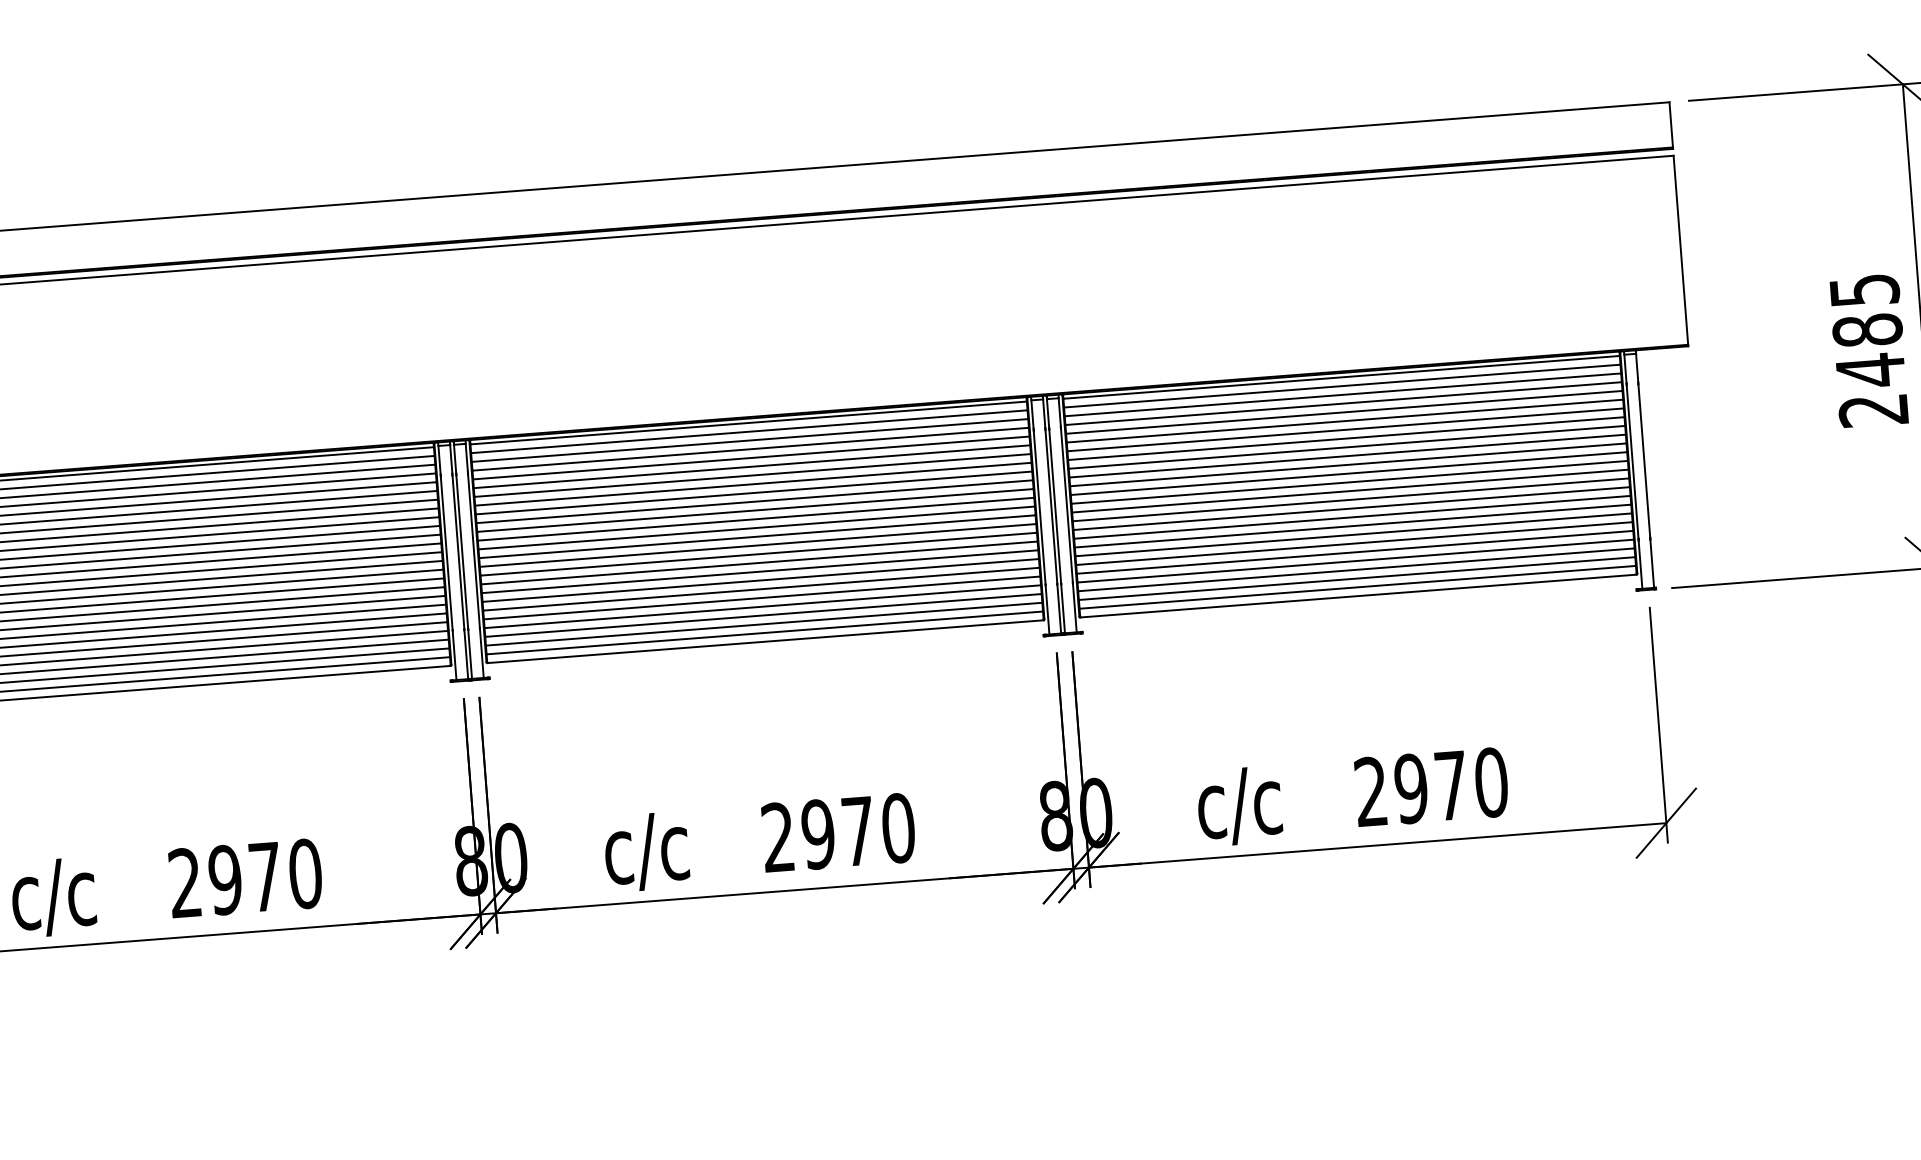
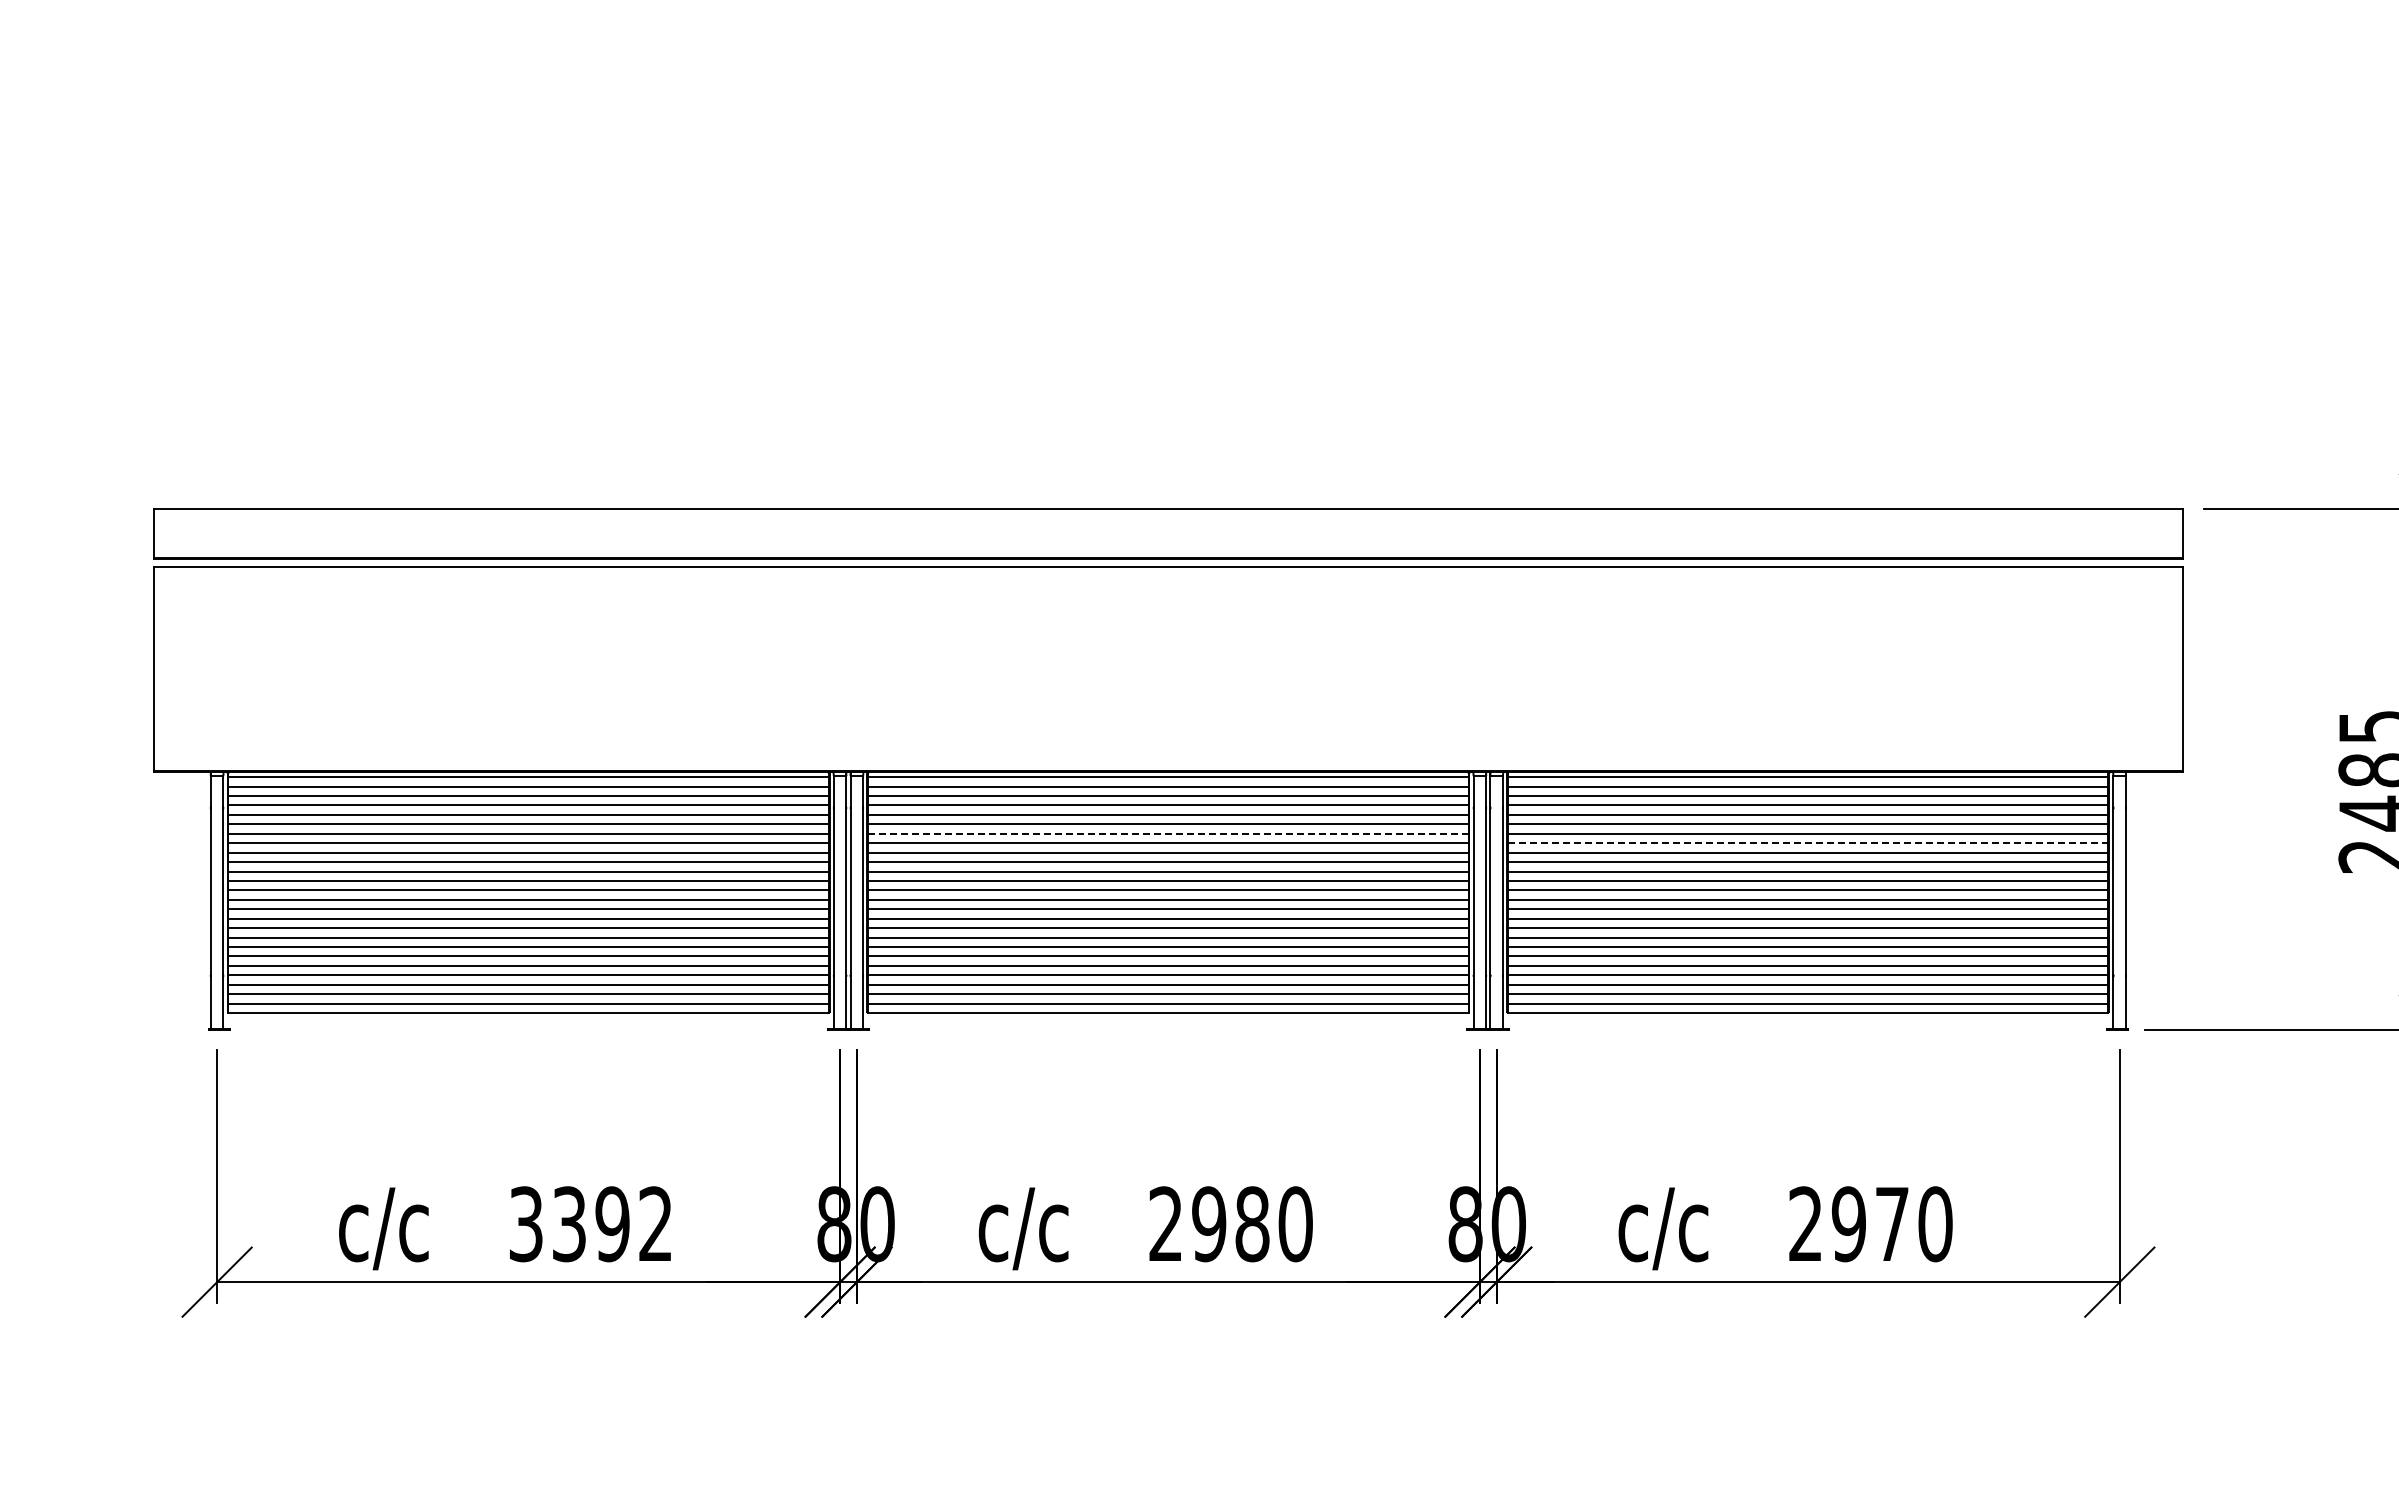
line: (1346, 438) -> (1808, 843), solid -> dashed
line: (752, 475) -> (1168, 833), solid -> dashed
text: (858, 831) -> (1252, 1224), 2970 -> 2980
text: (245, 878) -> (591, 1224), 2970 -> 3392

